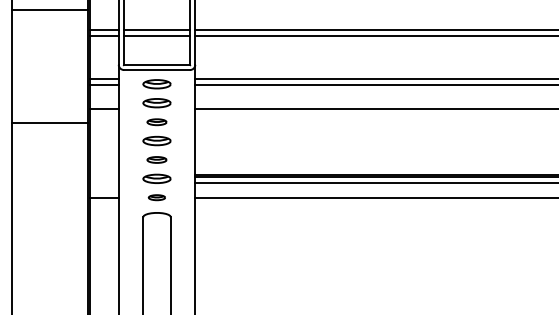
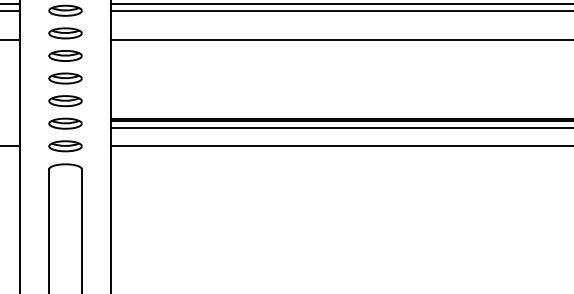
part: (156, 122) -> (64, 56), size x1.43
part: (156, 159) -> (64, 100), size x1.43
part: (156, 197) -> (64, 145), size x1.67

